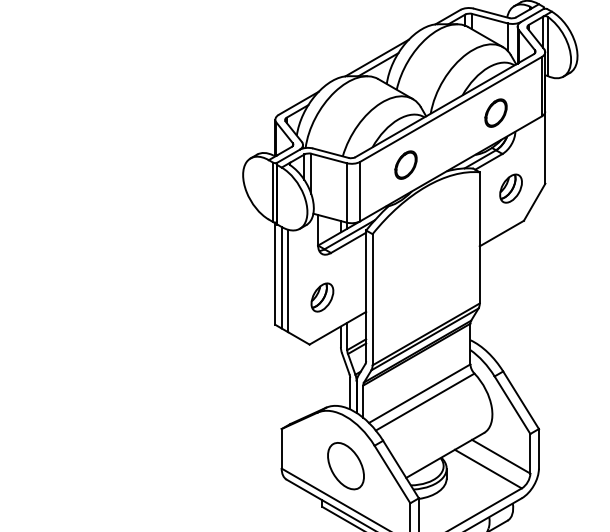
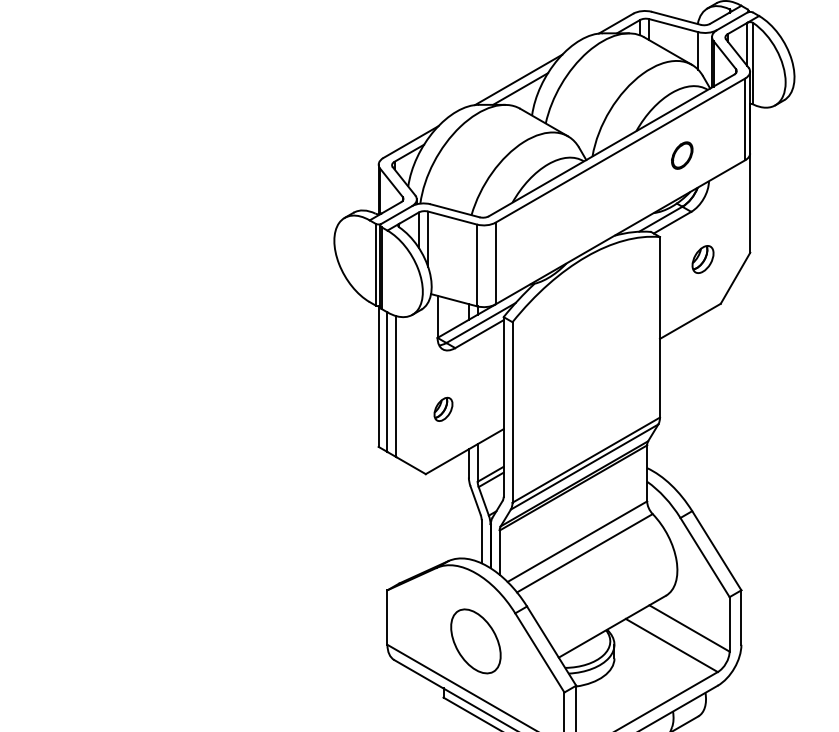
part: (495, 113) -> (681, 155), size x0.7
part: (406, 165) -> (558, 227), removed
part: (510, 188) -> (702, 259), size x0.7
part: (322, 297) -> (443, 409), size x0.6

